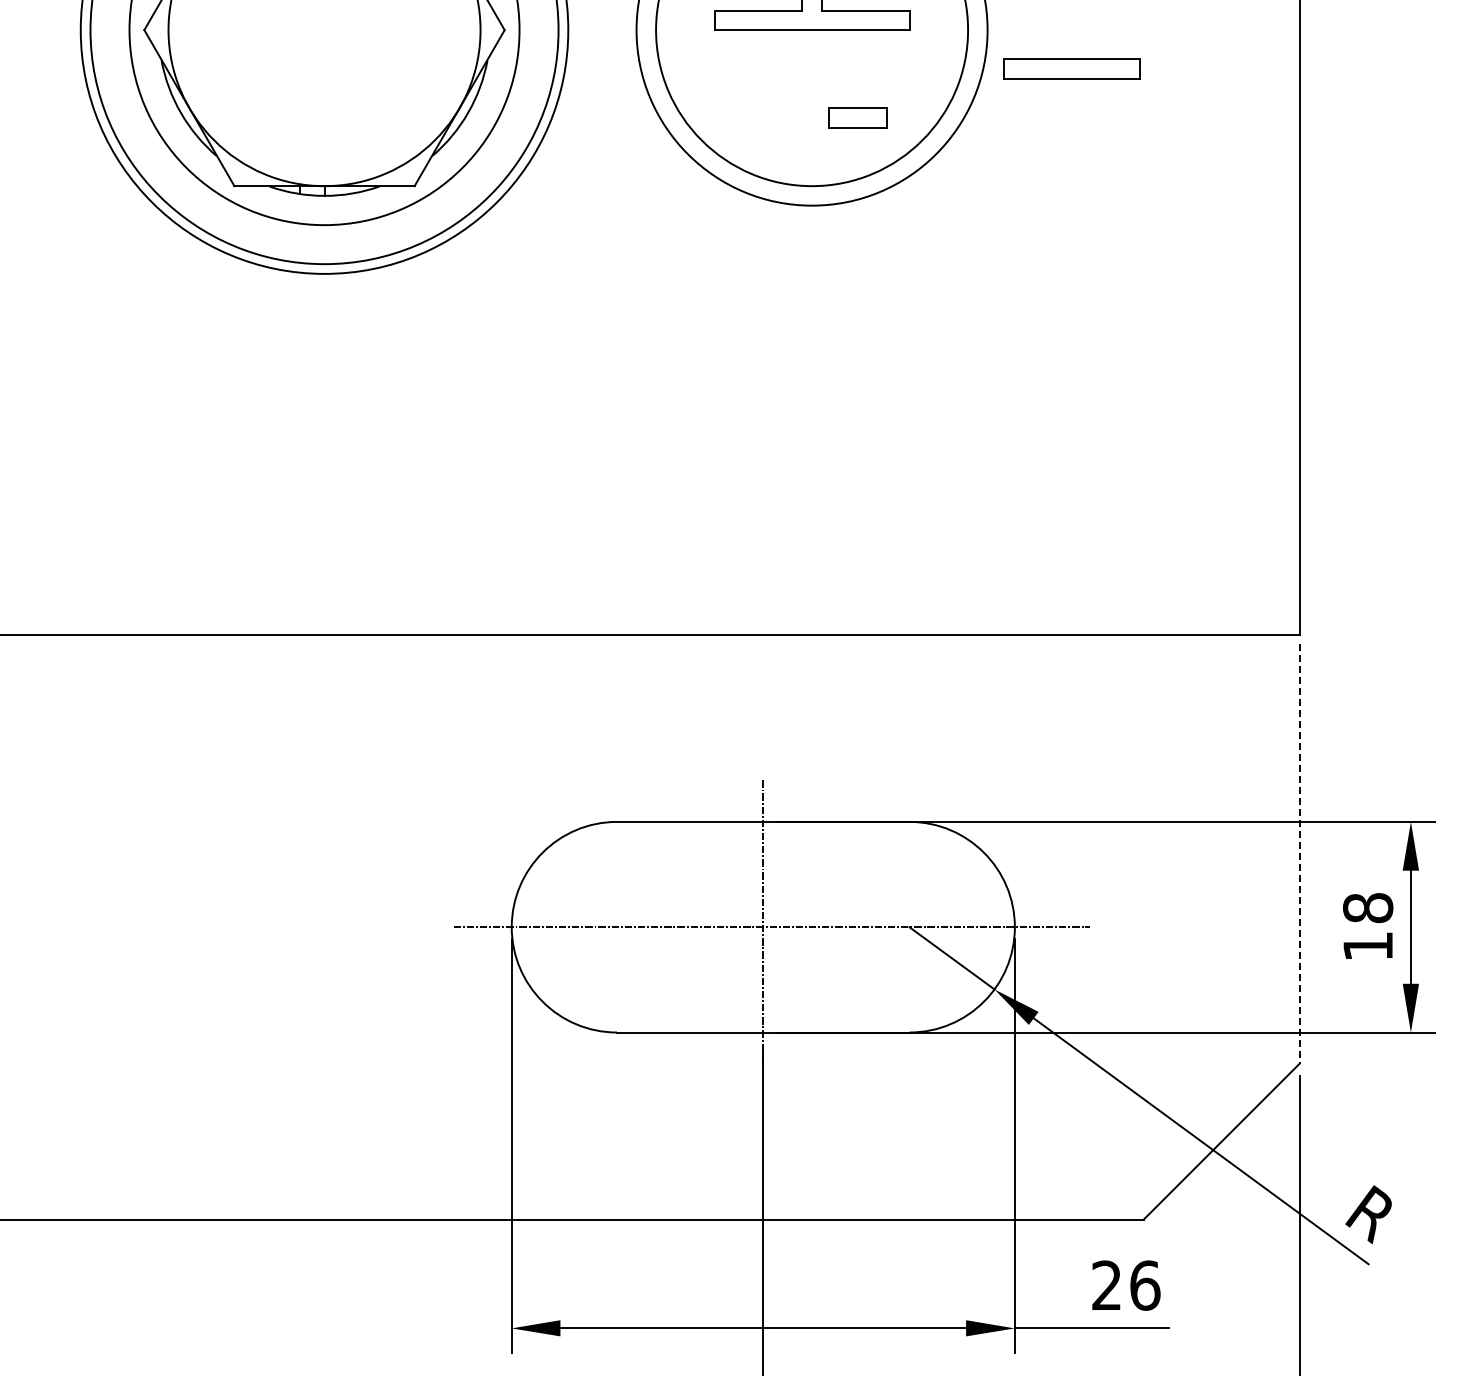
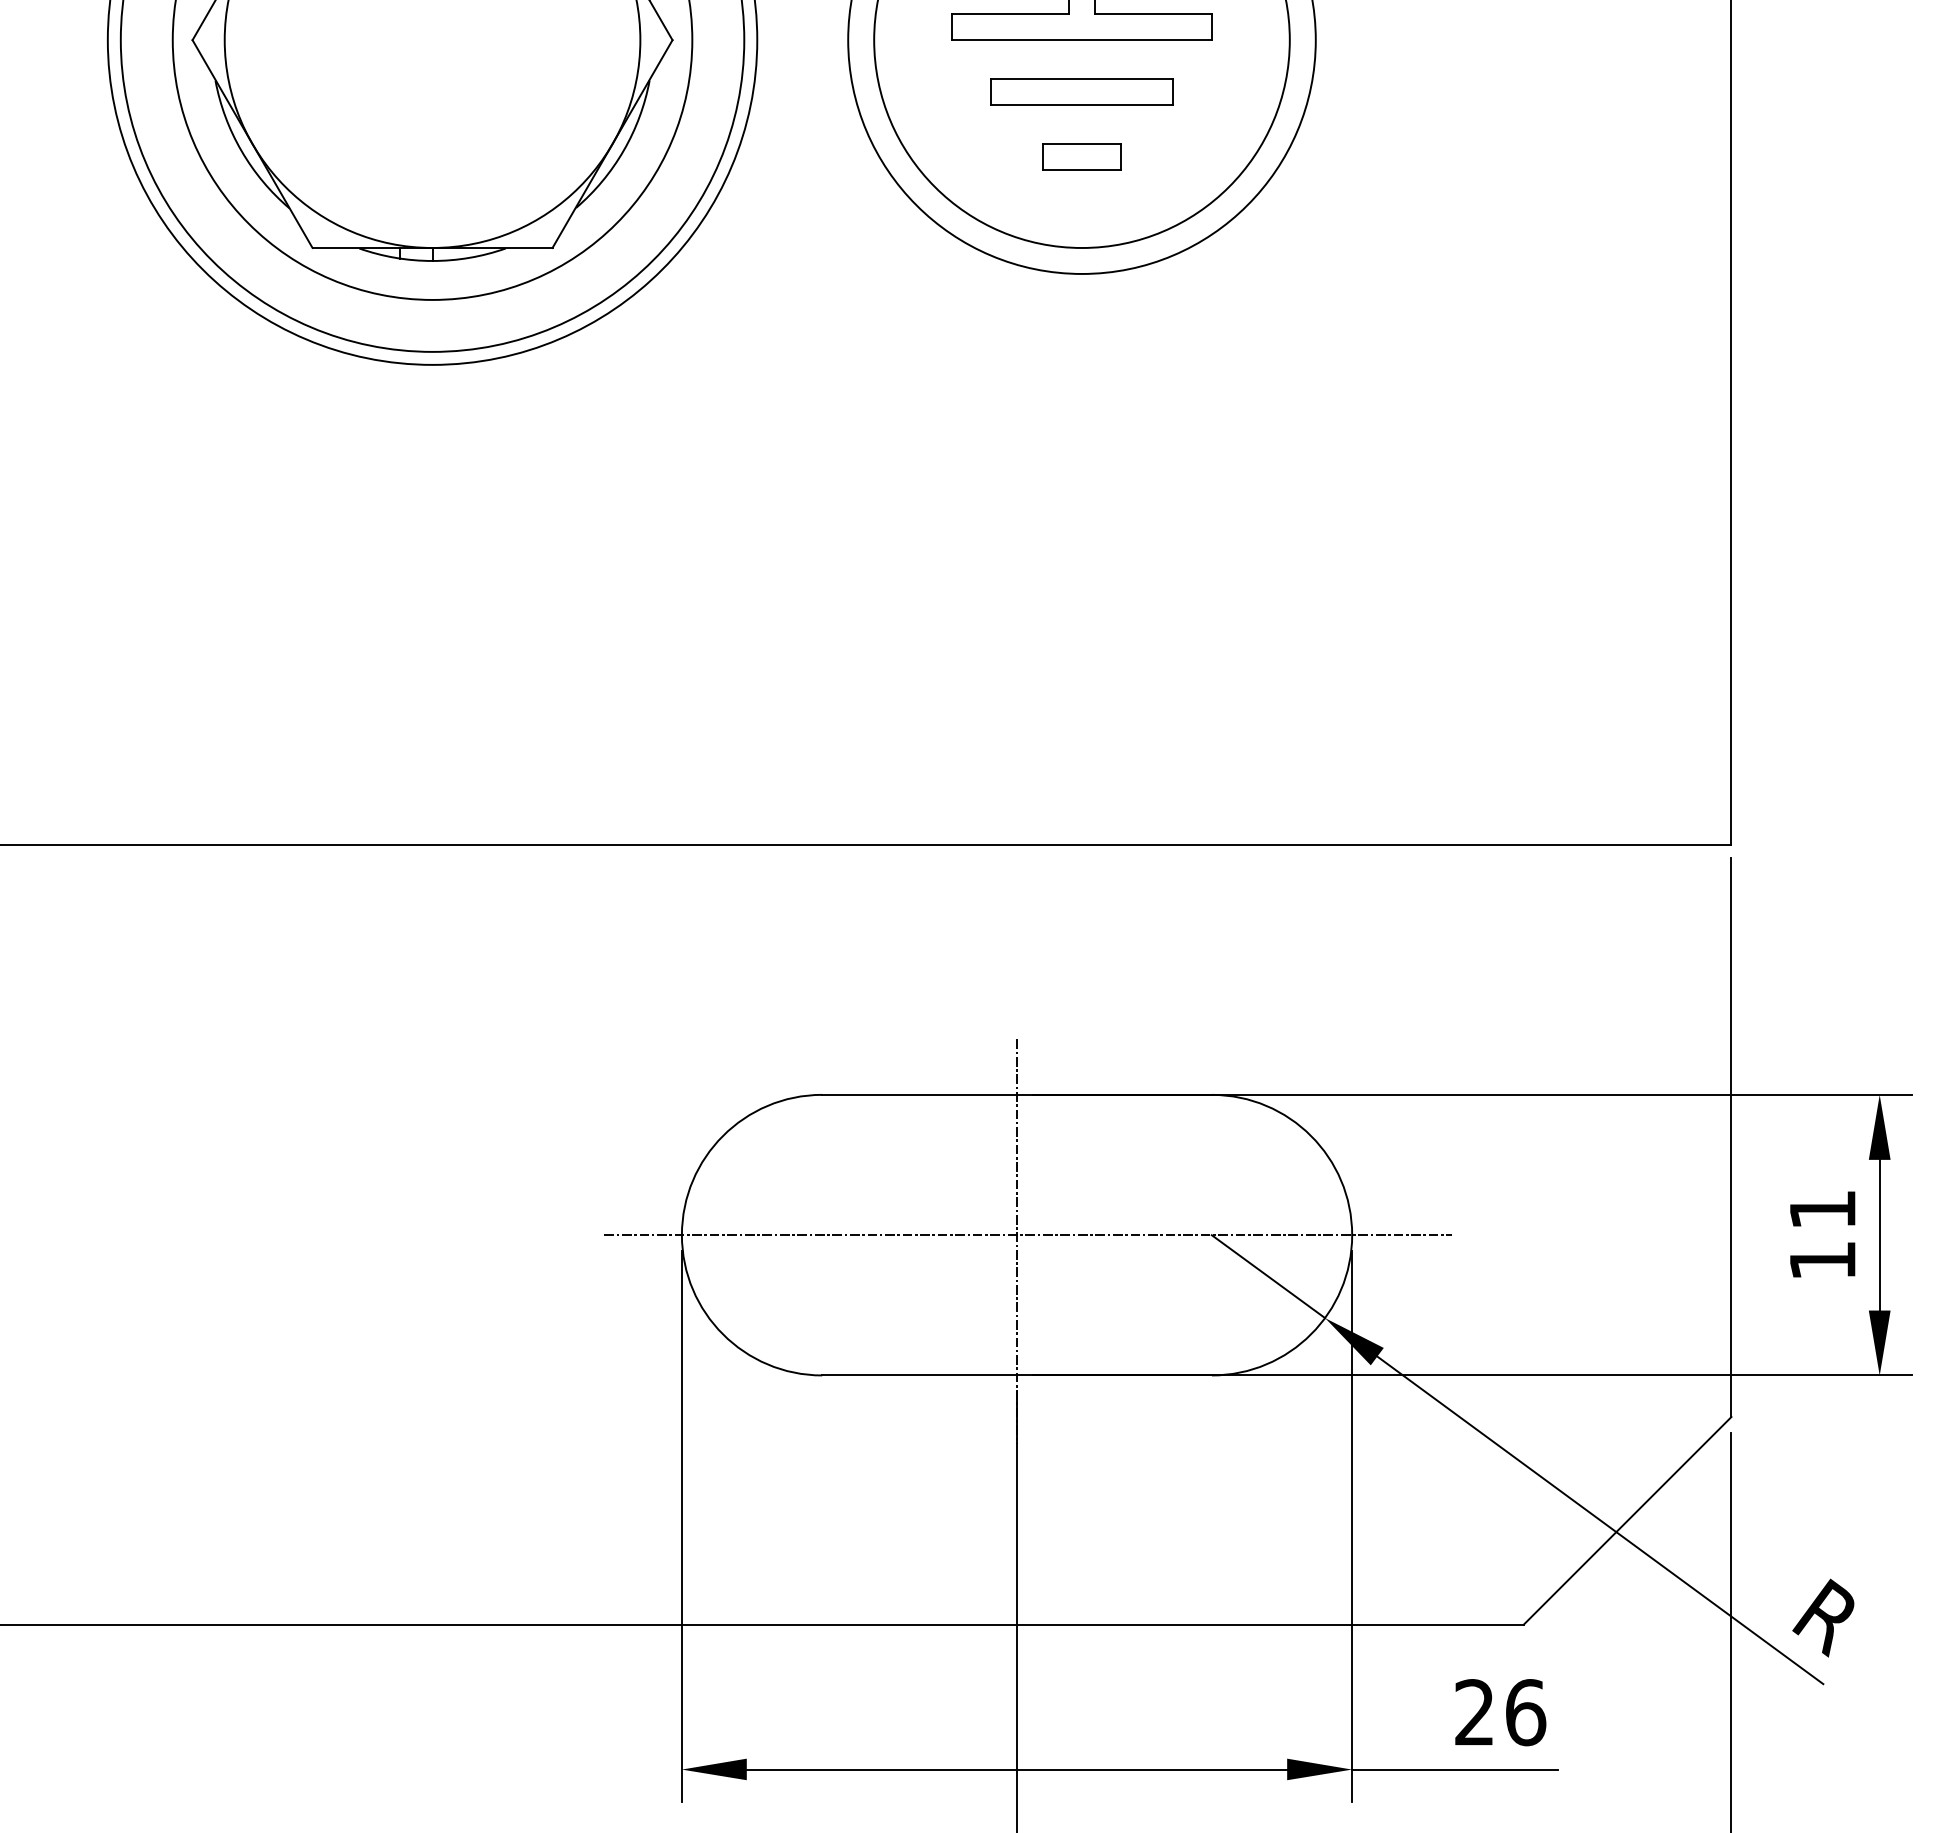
part: (1071, 68) -> (1081, 91), moved
part: (857, 117) -> (1081, 156), moved
line: (1299, 854) -> (1731, 1138), dashed -> solid
text: (1368, 908) -> (1823, 1210), 18 -> 11

